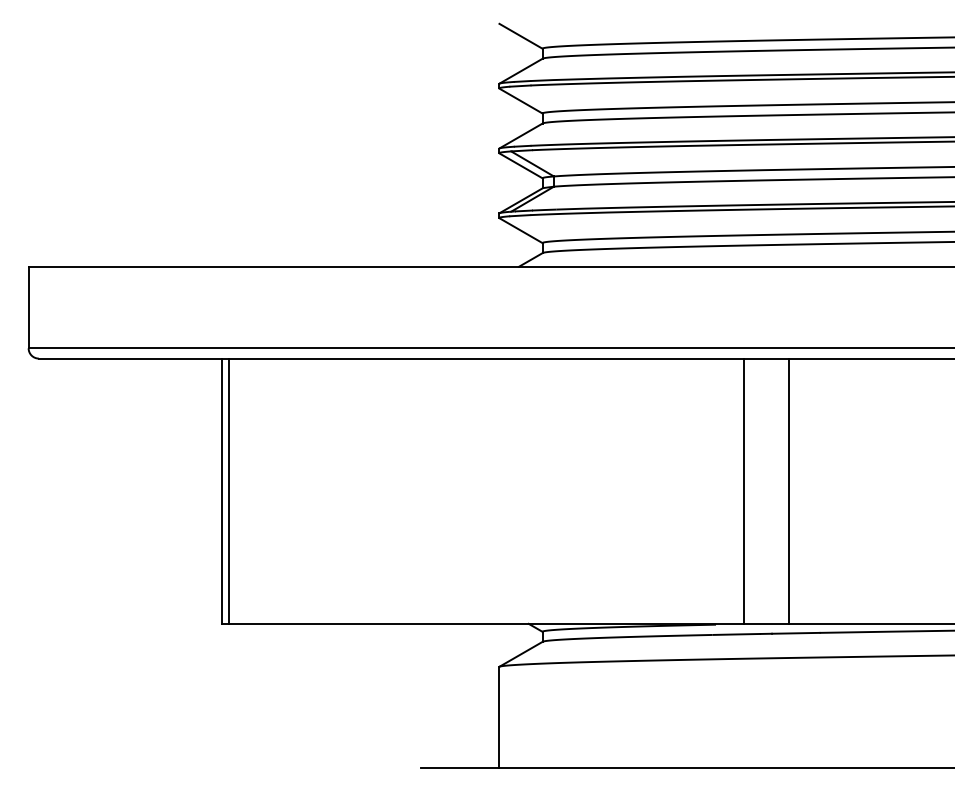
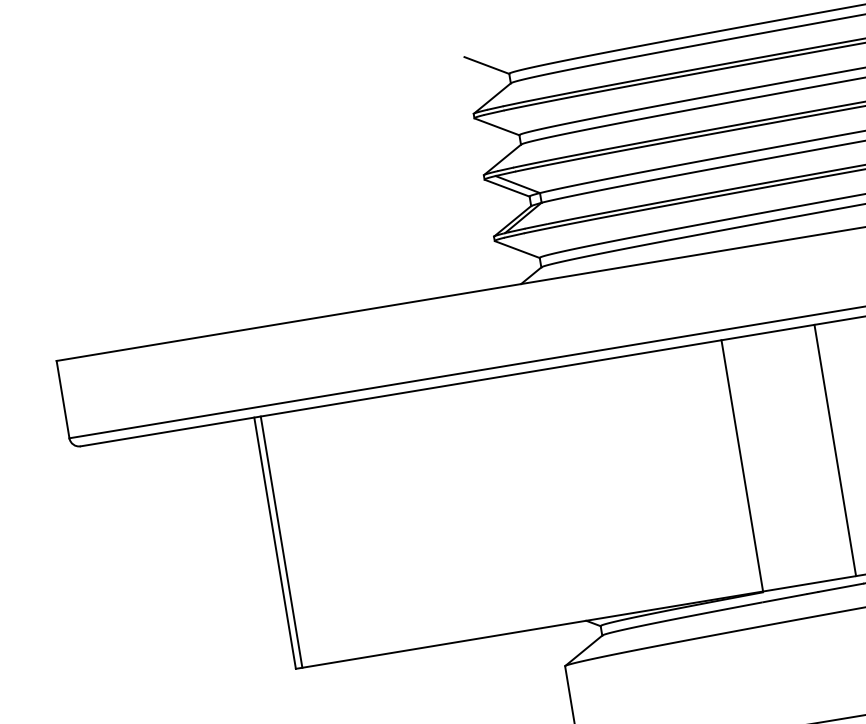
line: (744, 490) -> (742, 465), moved
line: (788, 490) -> (835, 449), moved

